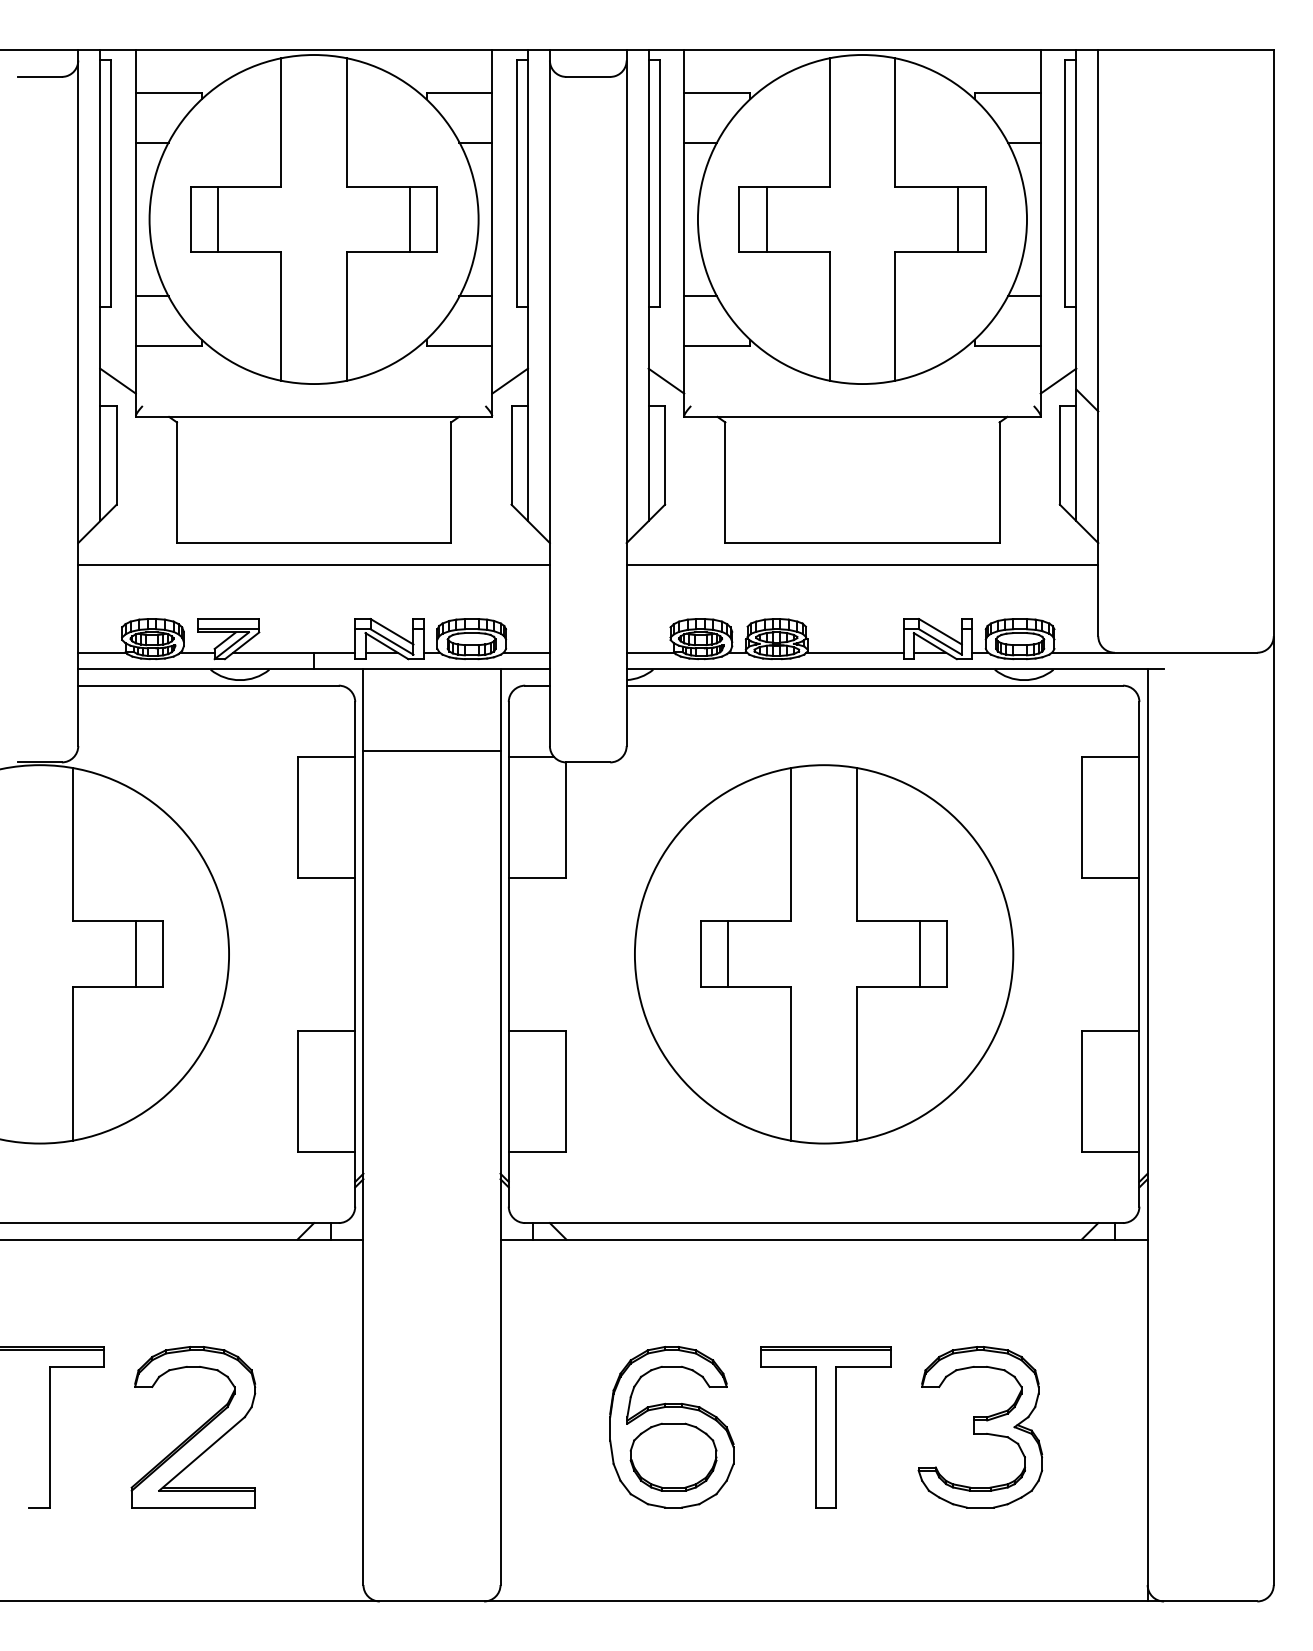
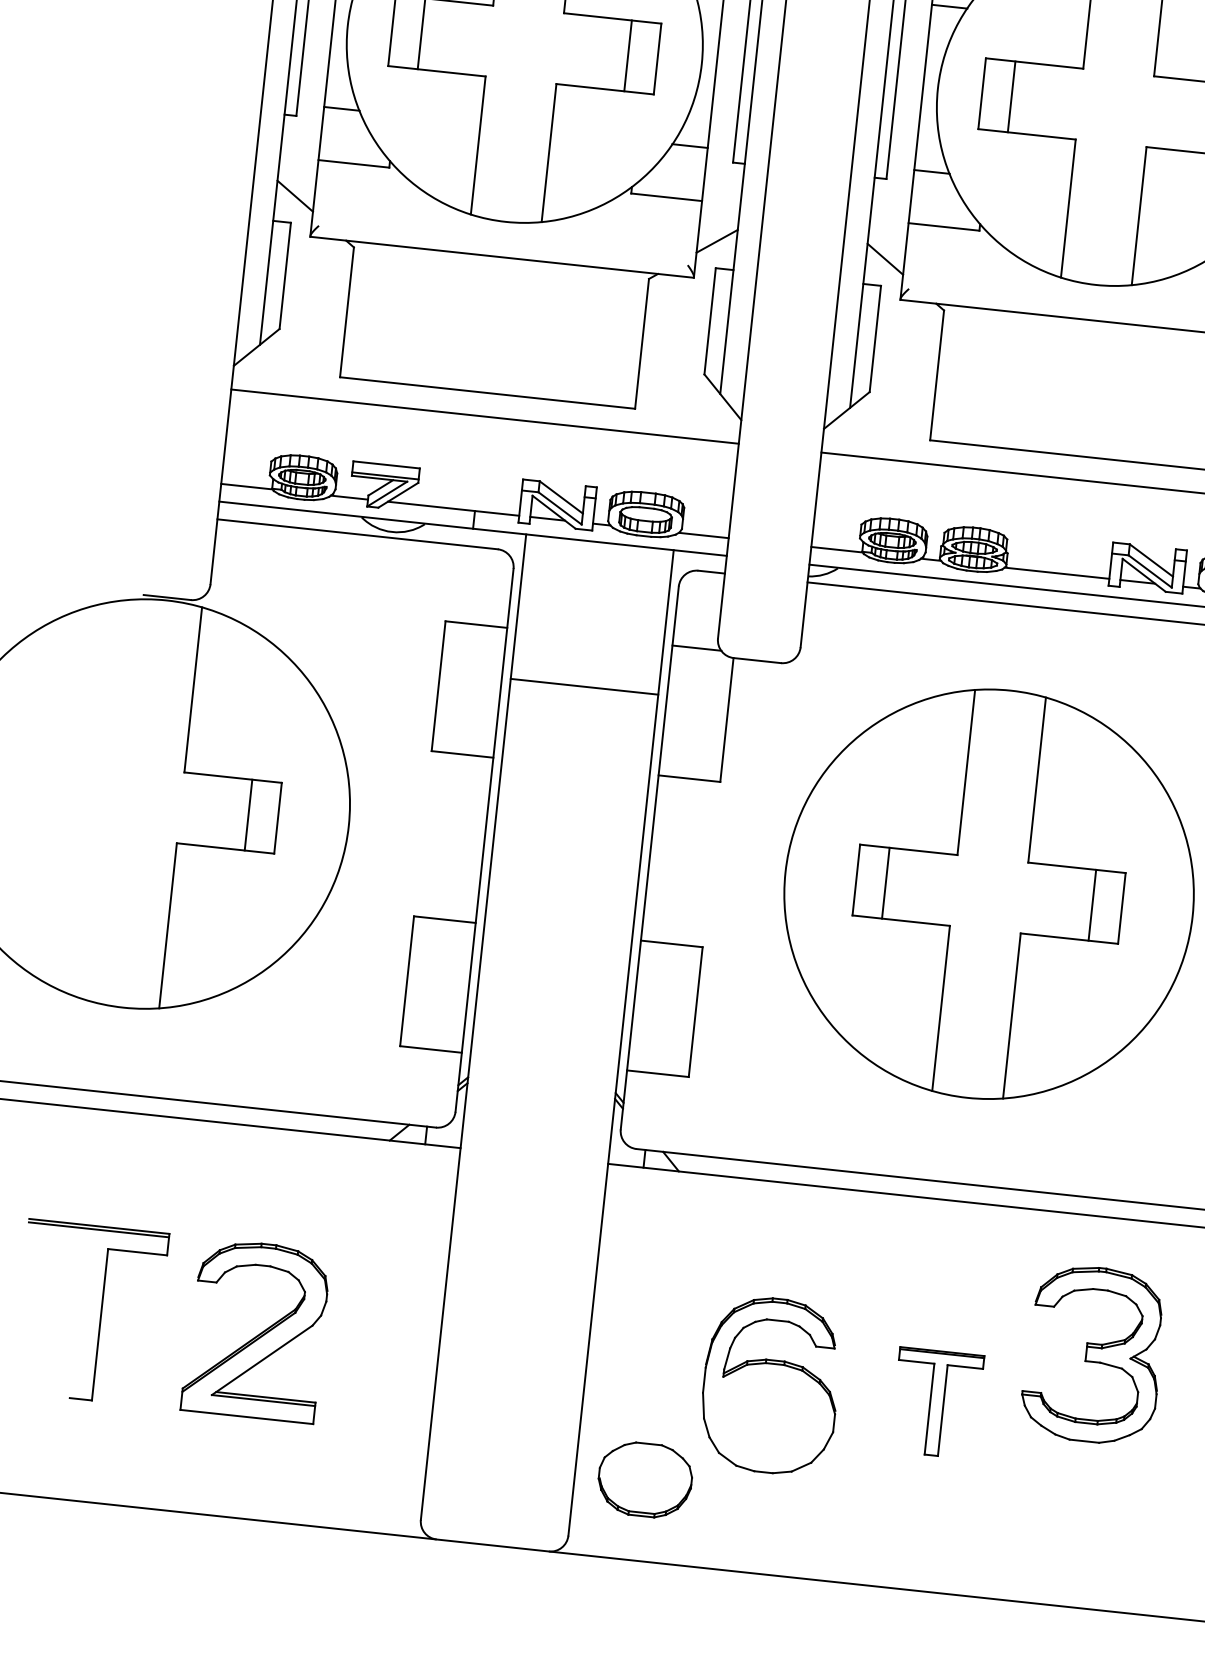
line: (431, 751) -> (583, 686), moved
part: (825, 1427) -> (936, 1403), size x0.6
part: (980, 1427) -> (1093, 1355), moved
part: (673, 1456) -> (645, 1479), moved

